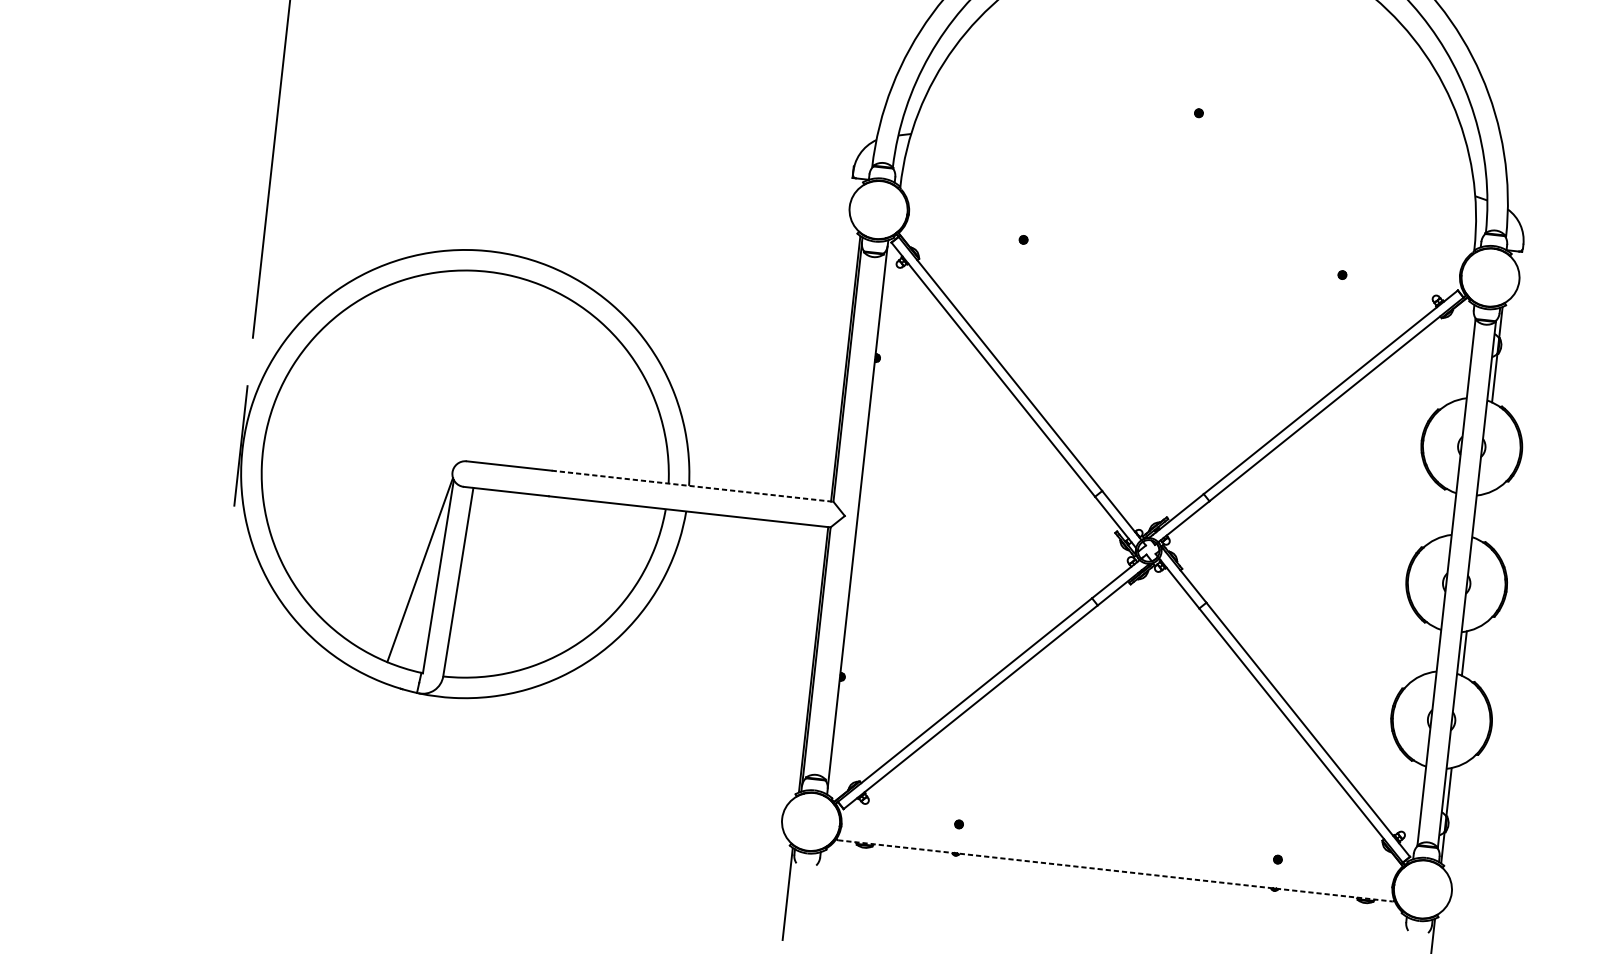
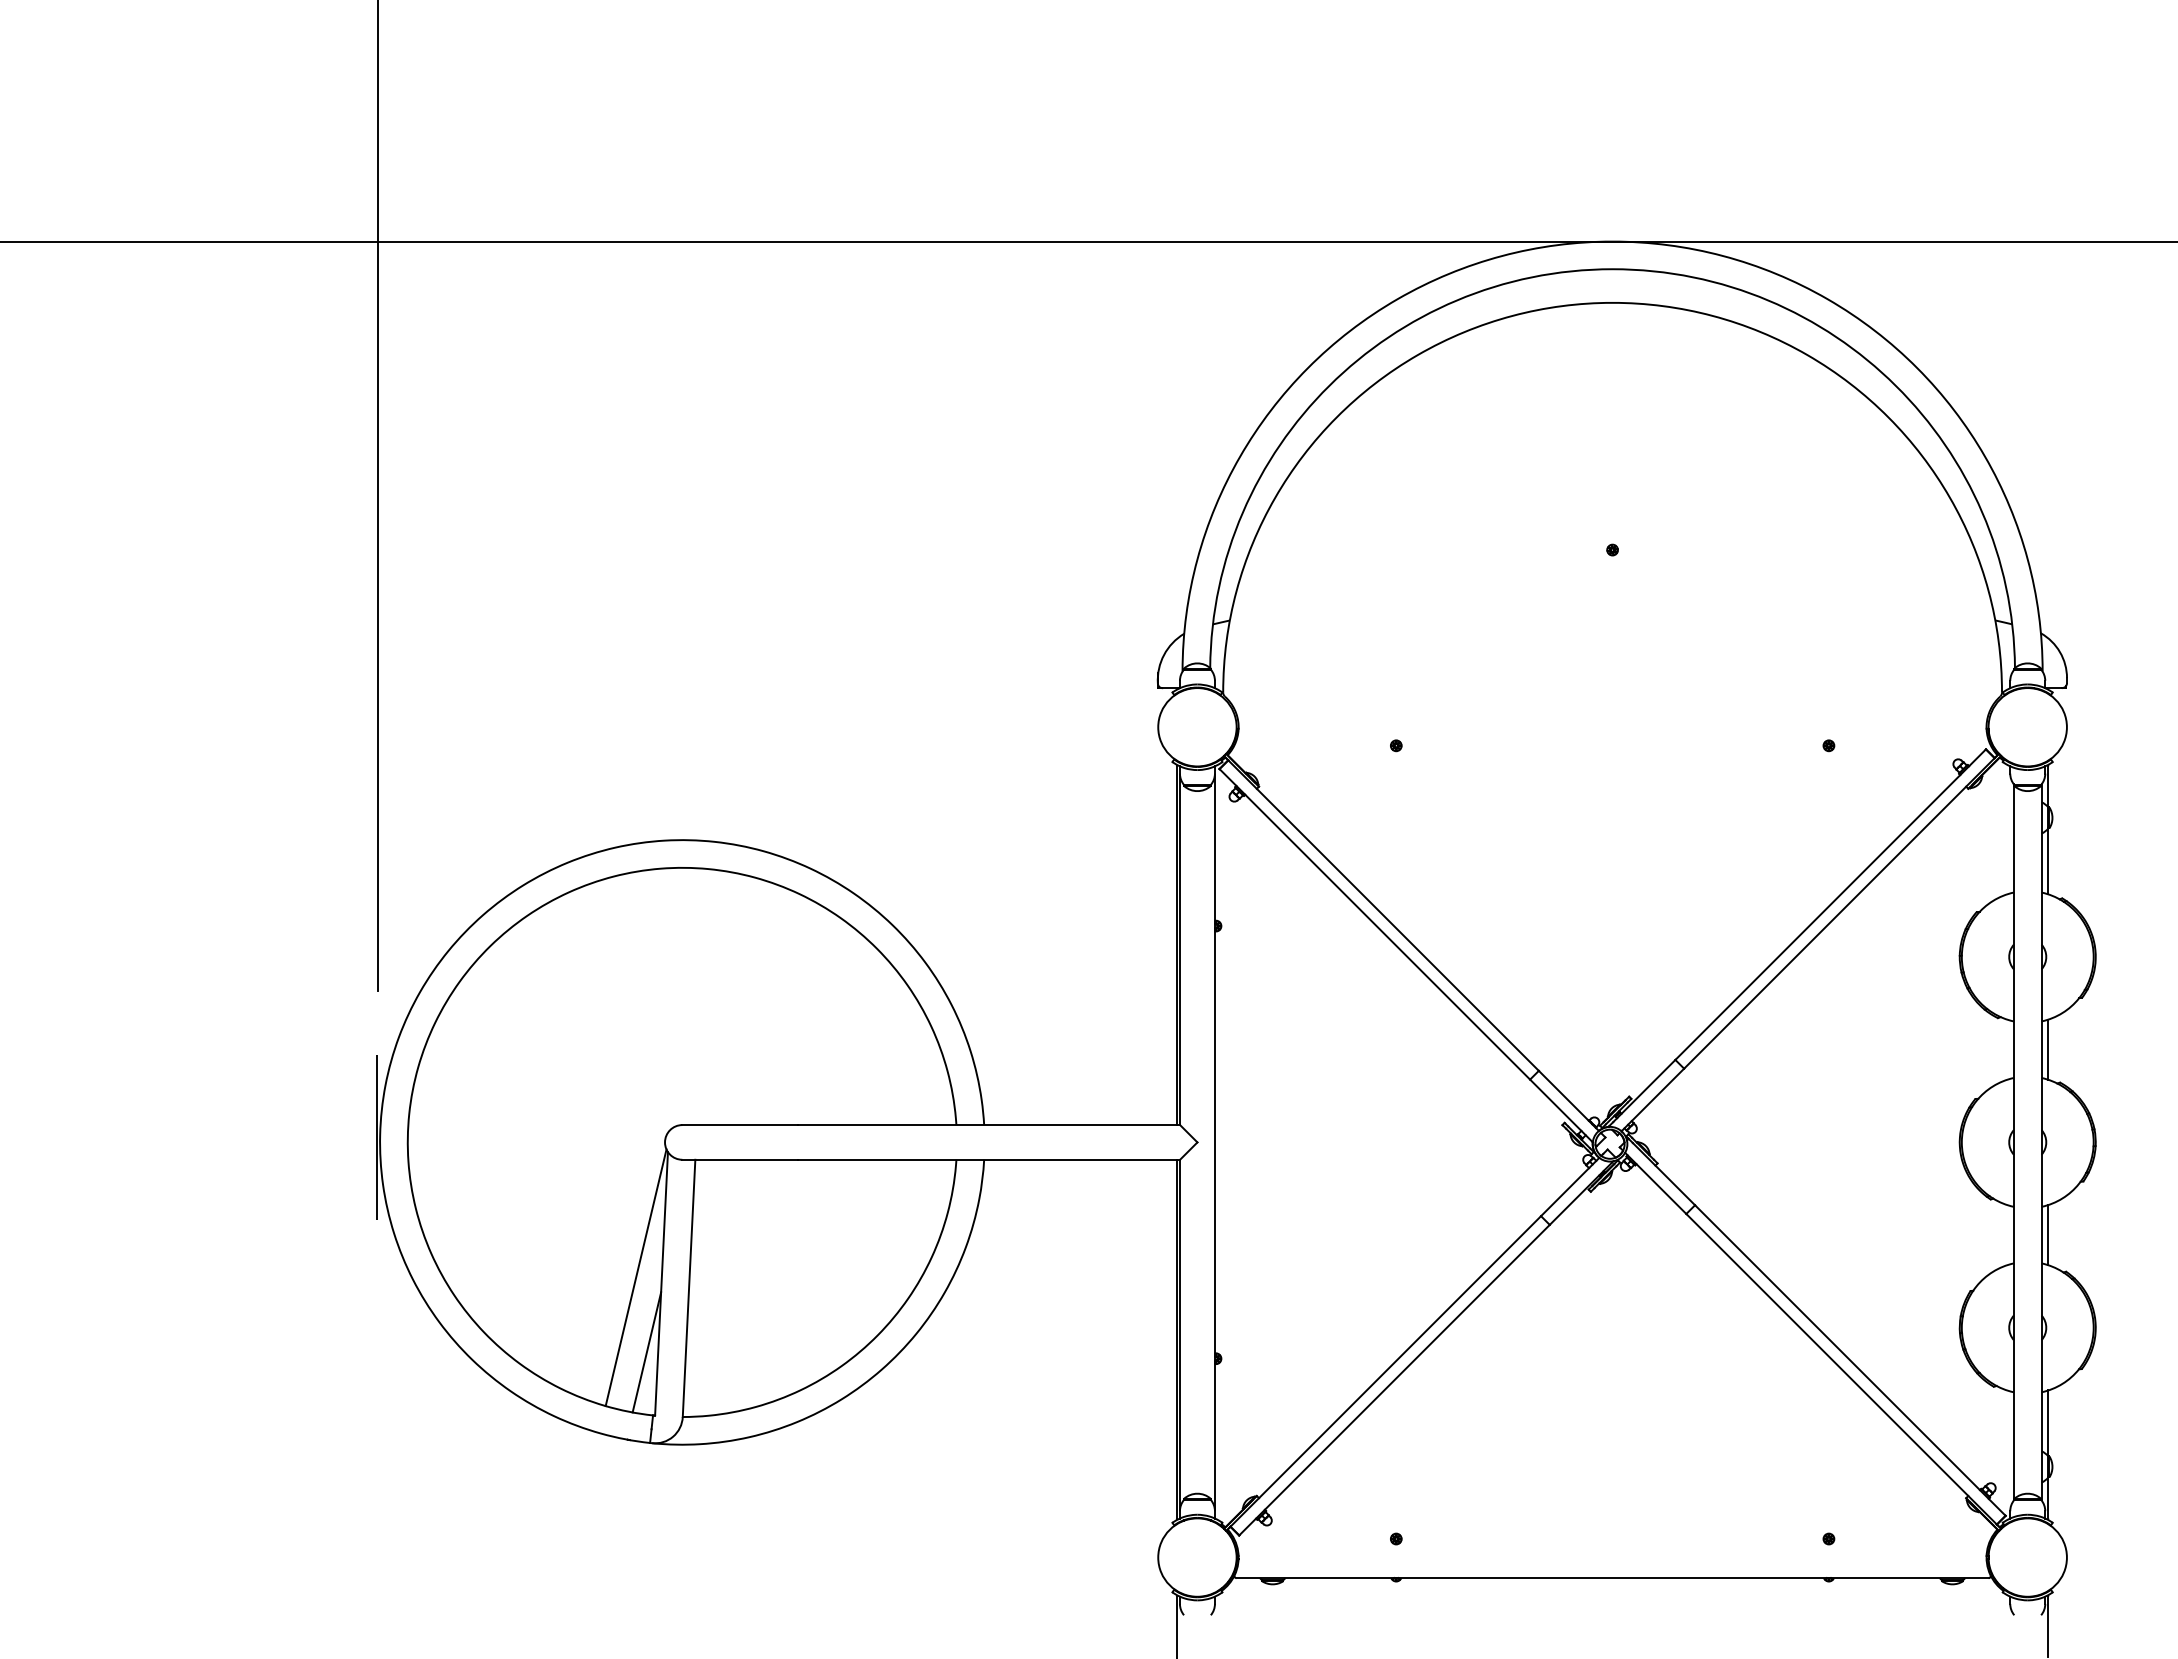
line: (692, 486) -> (989, 1125), dashed -> solid
line: (1479, 516) -> (2048, 1049), added
line: (421, 625) -> (646, 1352), added
line: (1115, 871) -> (1613, 1578), dashed -> solid

